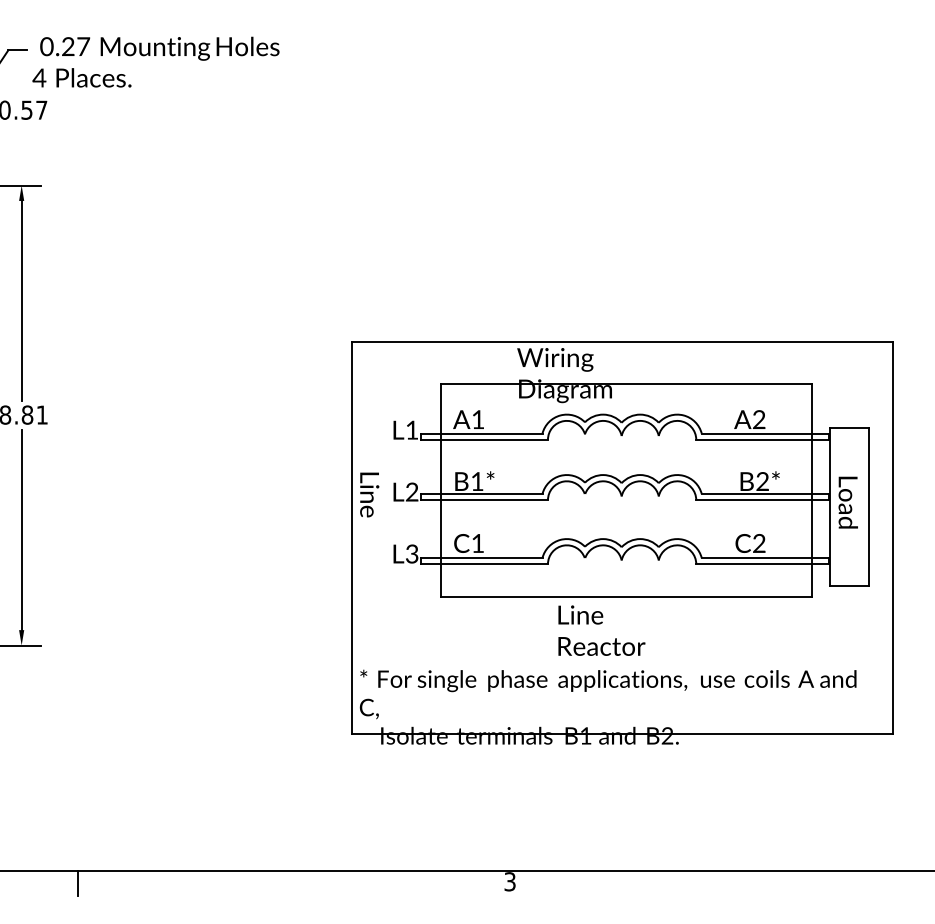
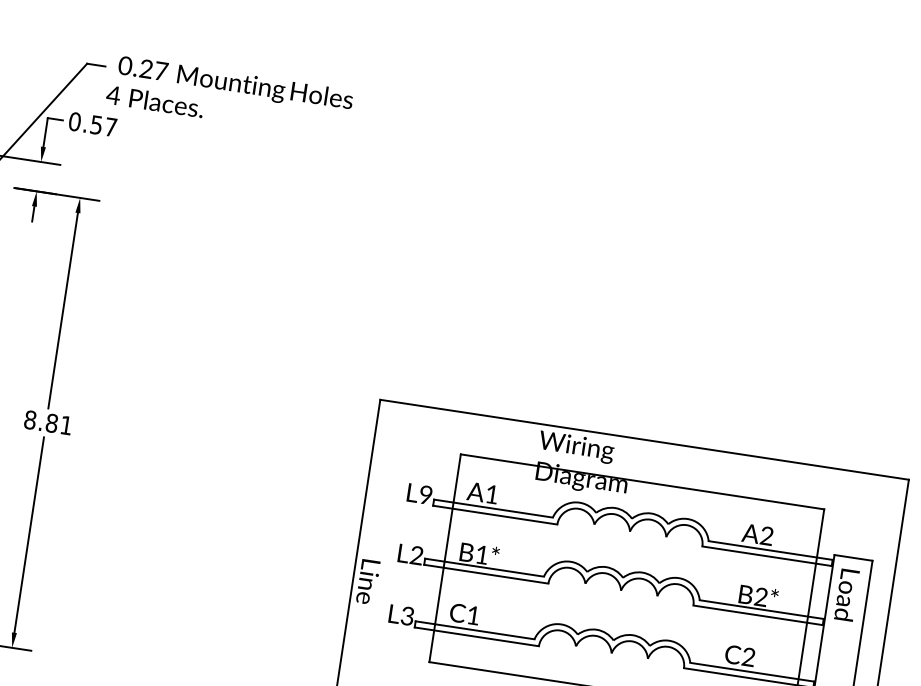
text: (412, 429) -> (426, 494), L1 -> L9
text: (369, 494) -> (368, 581), moved
text: (847, 502) -> (846, 594), moved

